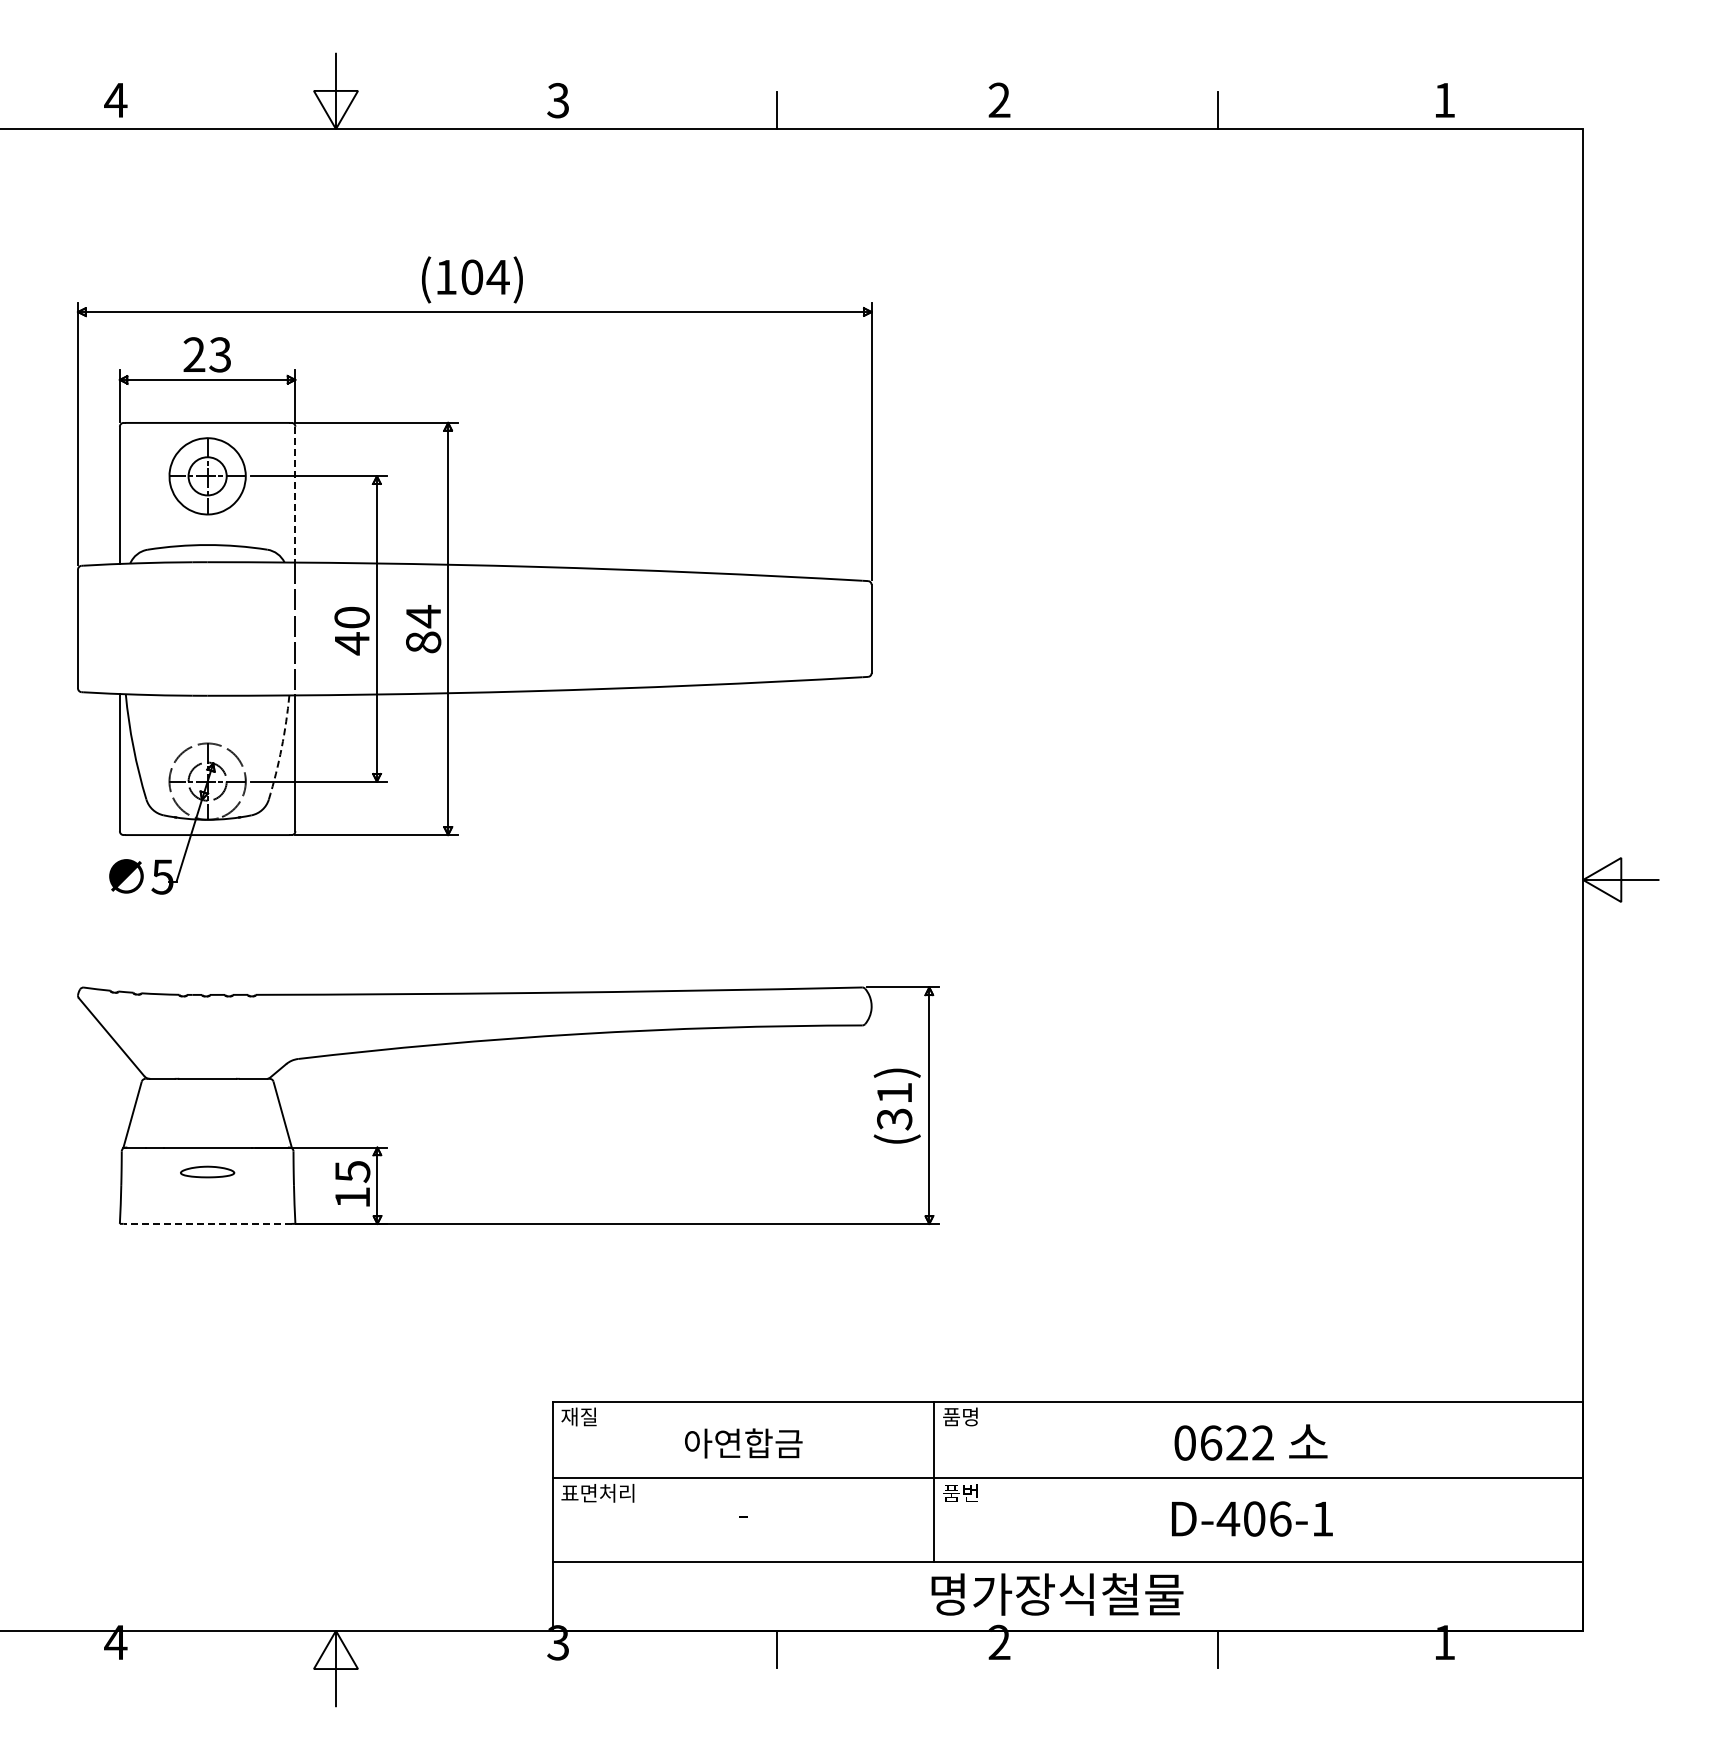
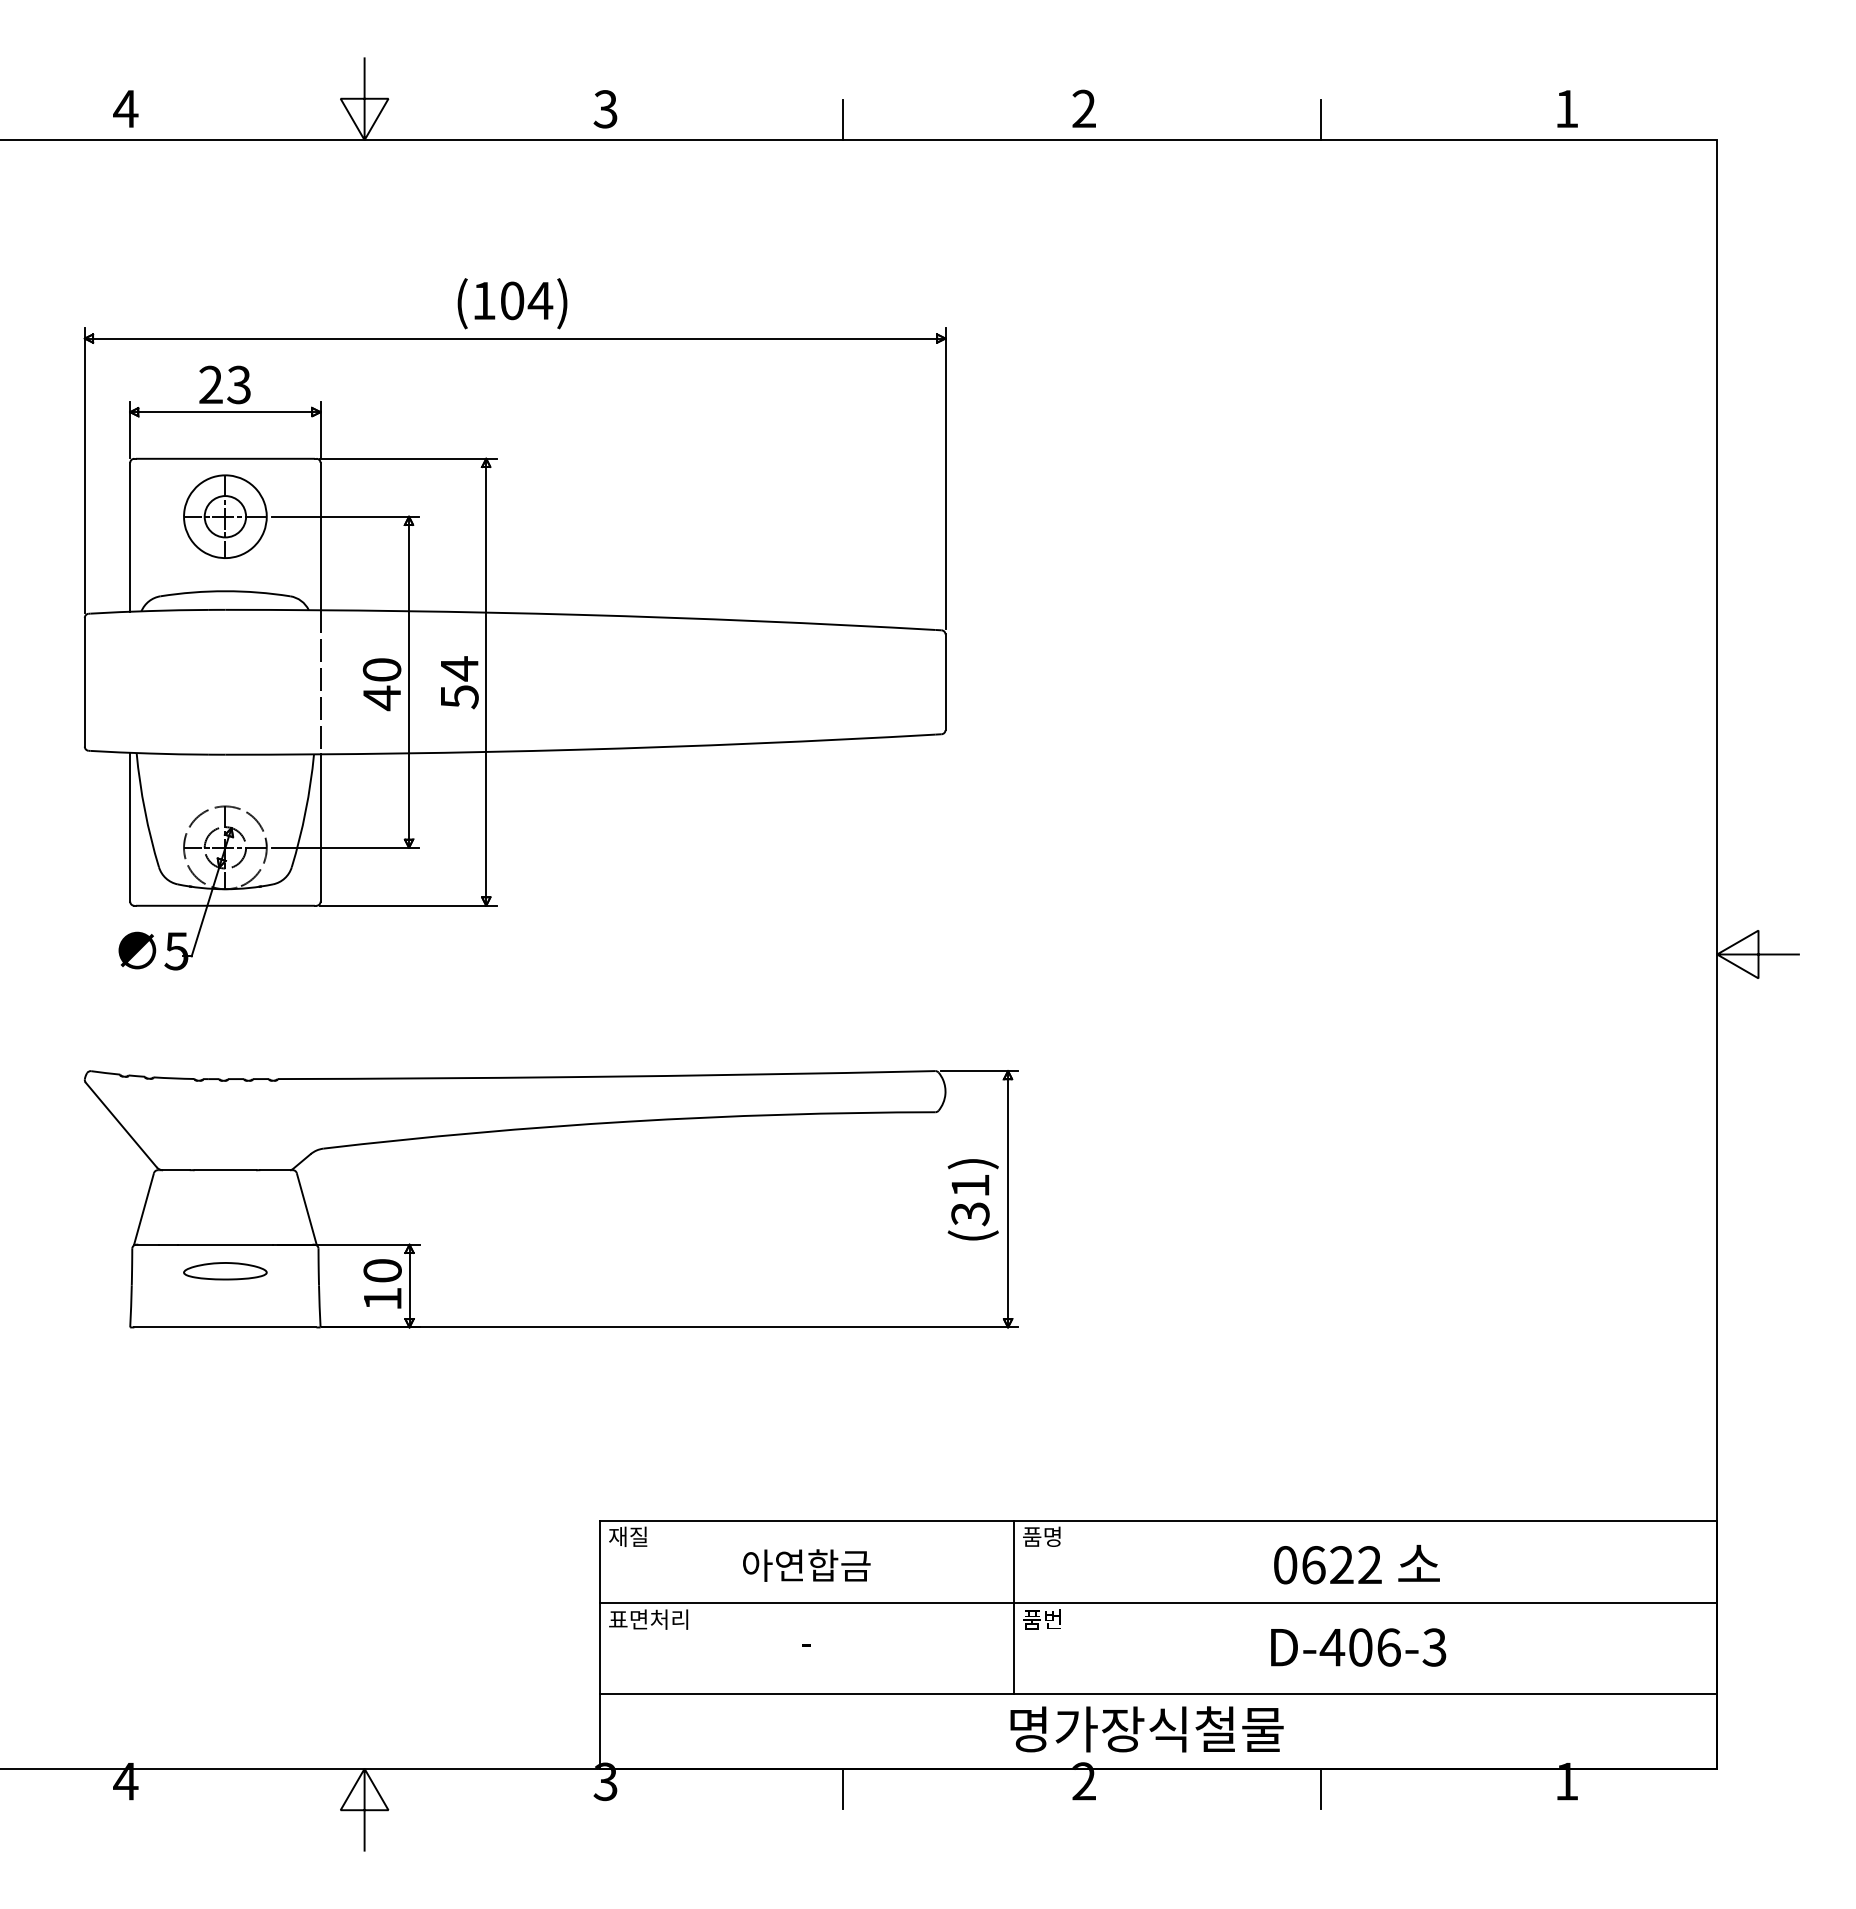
line: (295, 494) -> (320, 536), dashed -> solid
text: (423, 642) -> (459, 696), 84 -> 54
arc: (281, 748) -> (305, 811), dashed -> solid
part: (207, 1171) -> (225, 1270), size x1.43
text: (352, 1172) -> (382, 1271), 15 -> 10
line: (207, 1223) -> (225, 1327), dashed -> solid
text: (1322, 1518) -> (1434, 1646), D-406-1 -> D-406-3

